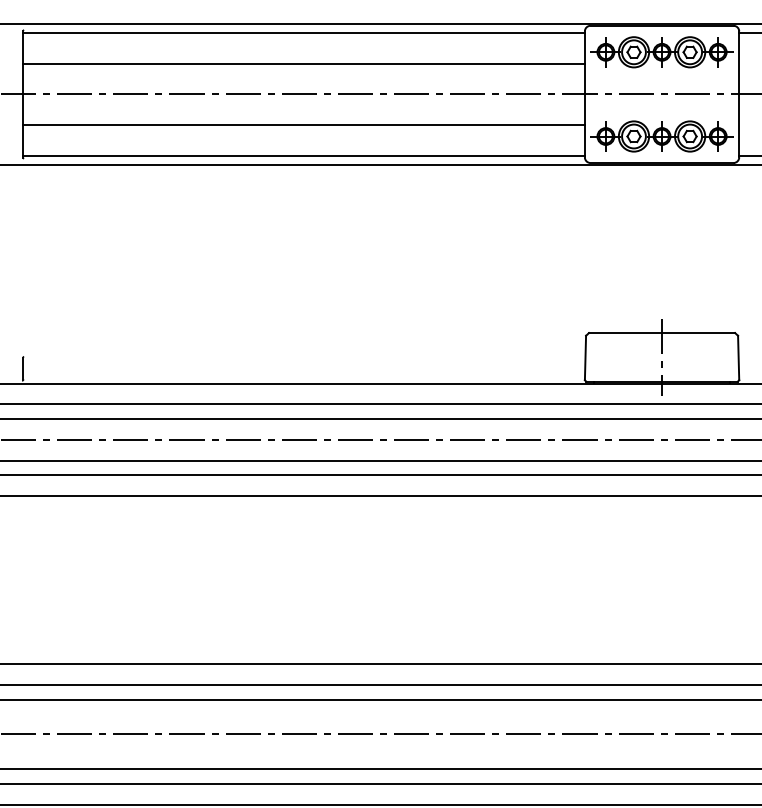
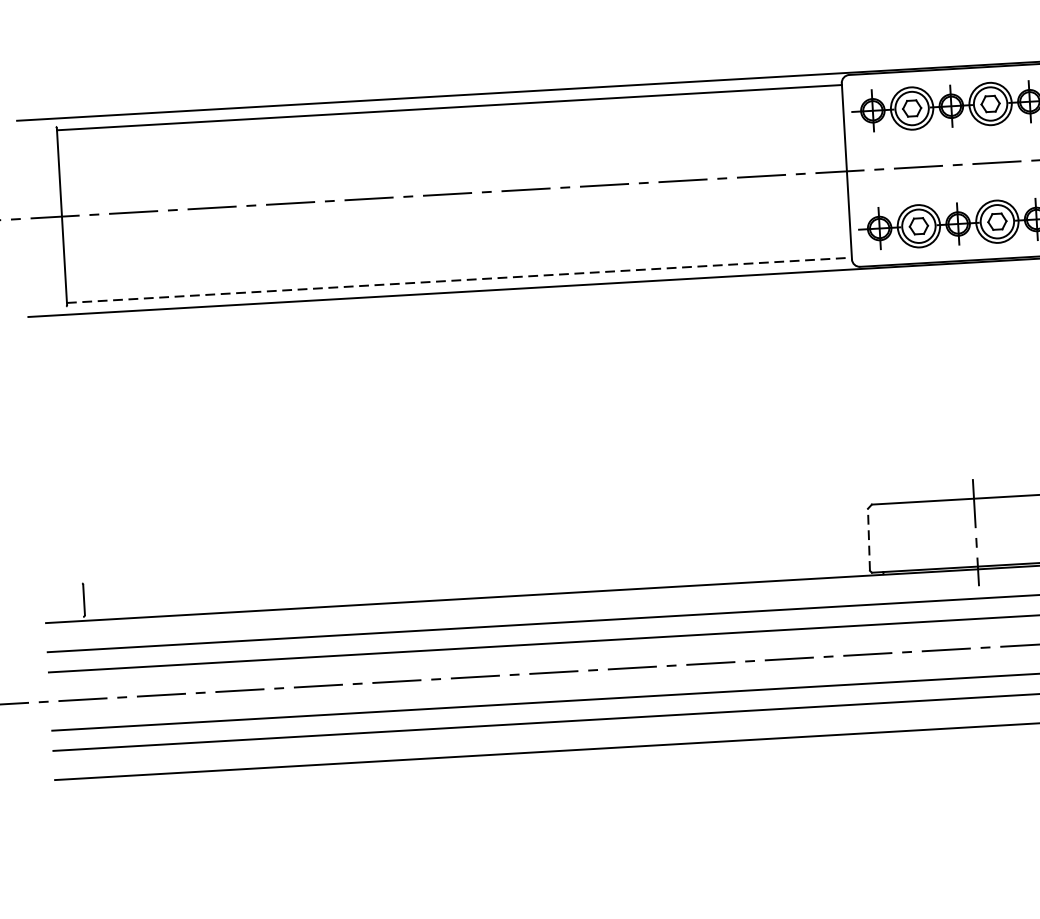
line: (303, 63) -> (451, 150), removed
line: (303, 125) -> (456, 237), removed
line: (304, 156) -> (459, 280), solid -> dashed
line: (585, 357) -> (868, 539), solid -> dashed

